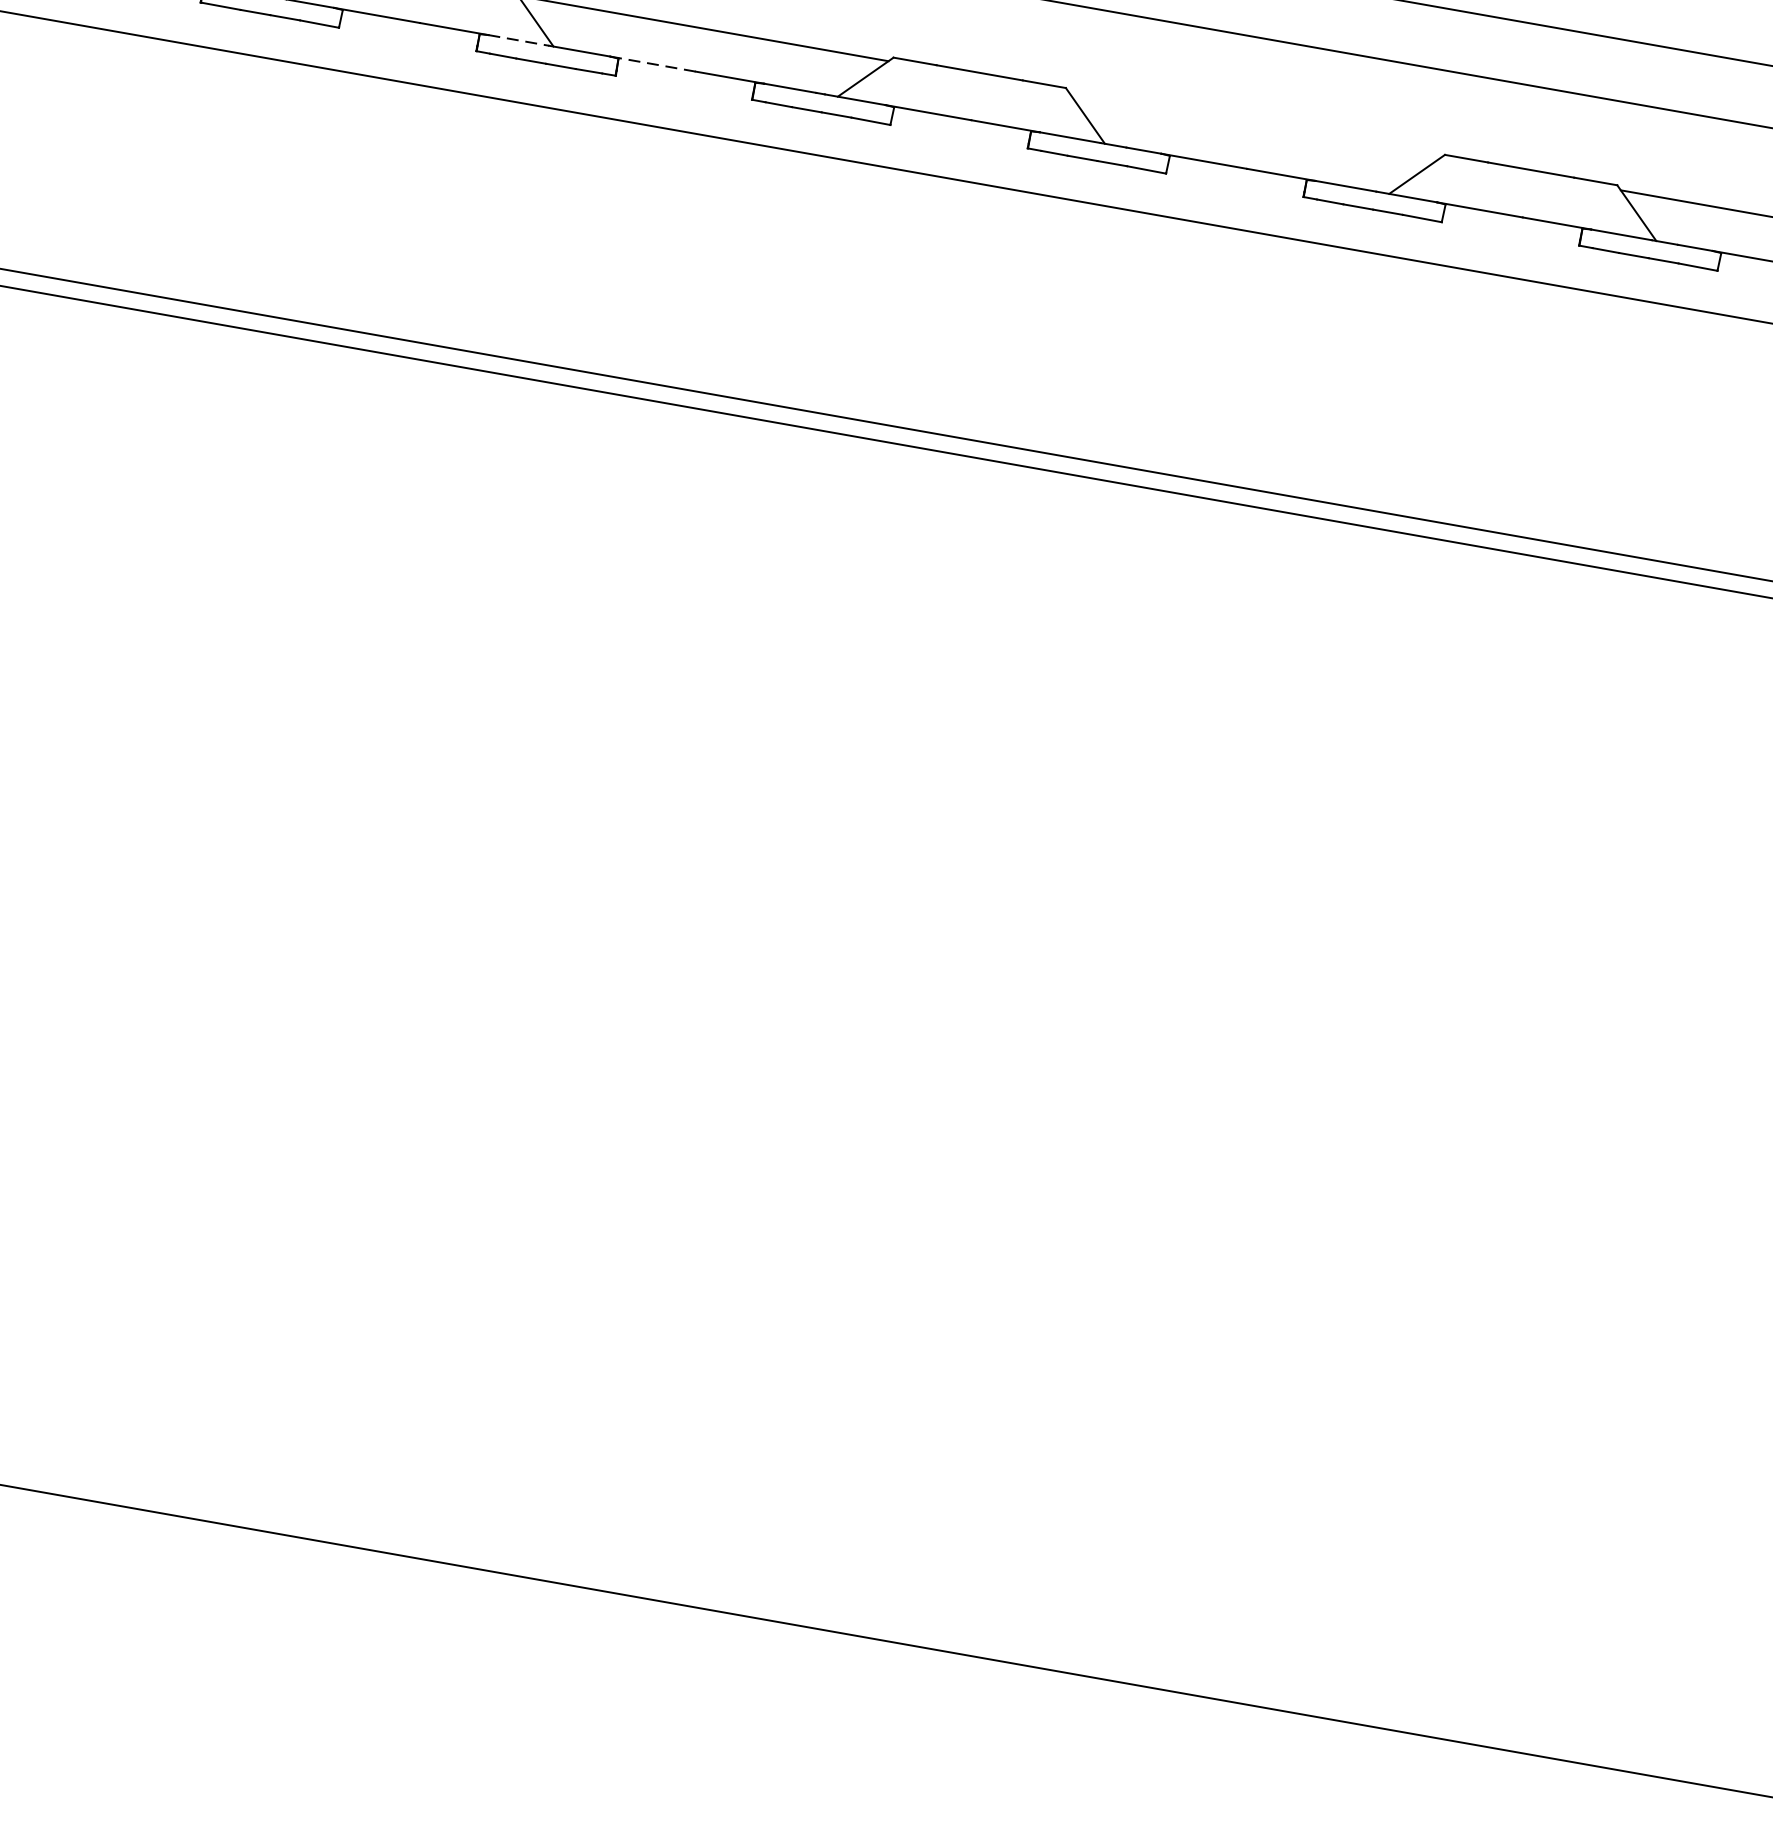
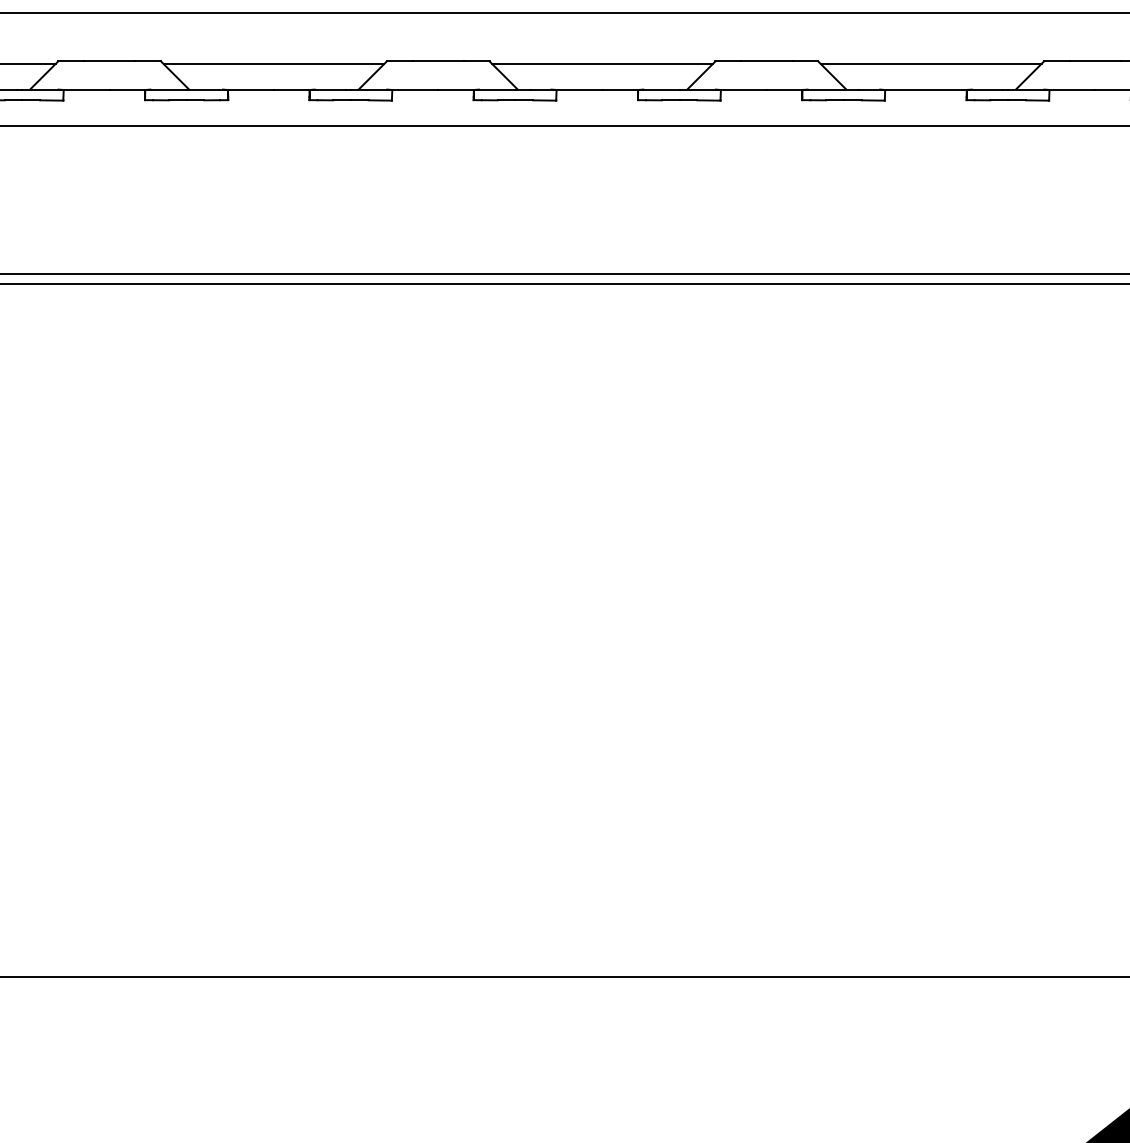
line: (520, 40) -> (169, 89), dashed -> solid
line: (653, 63) -> (248, 89), dashed -> solid
line: (1254, 125) -> (602, 63), added

